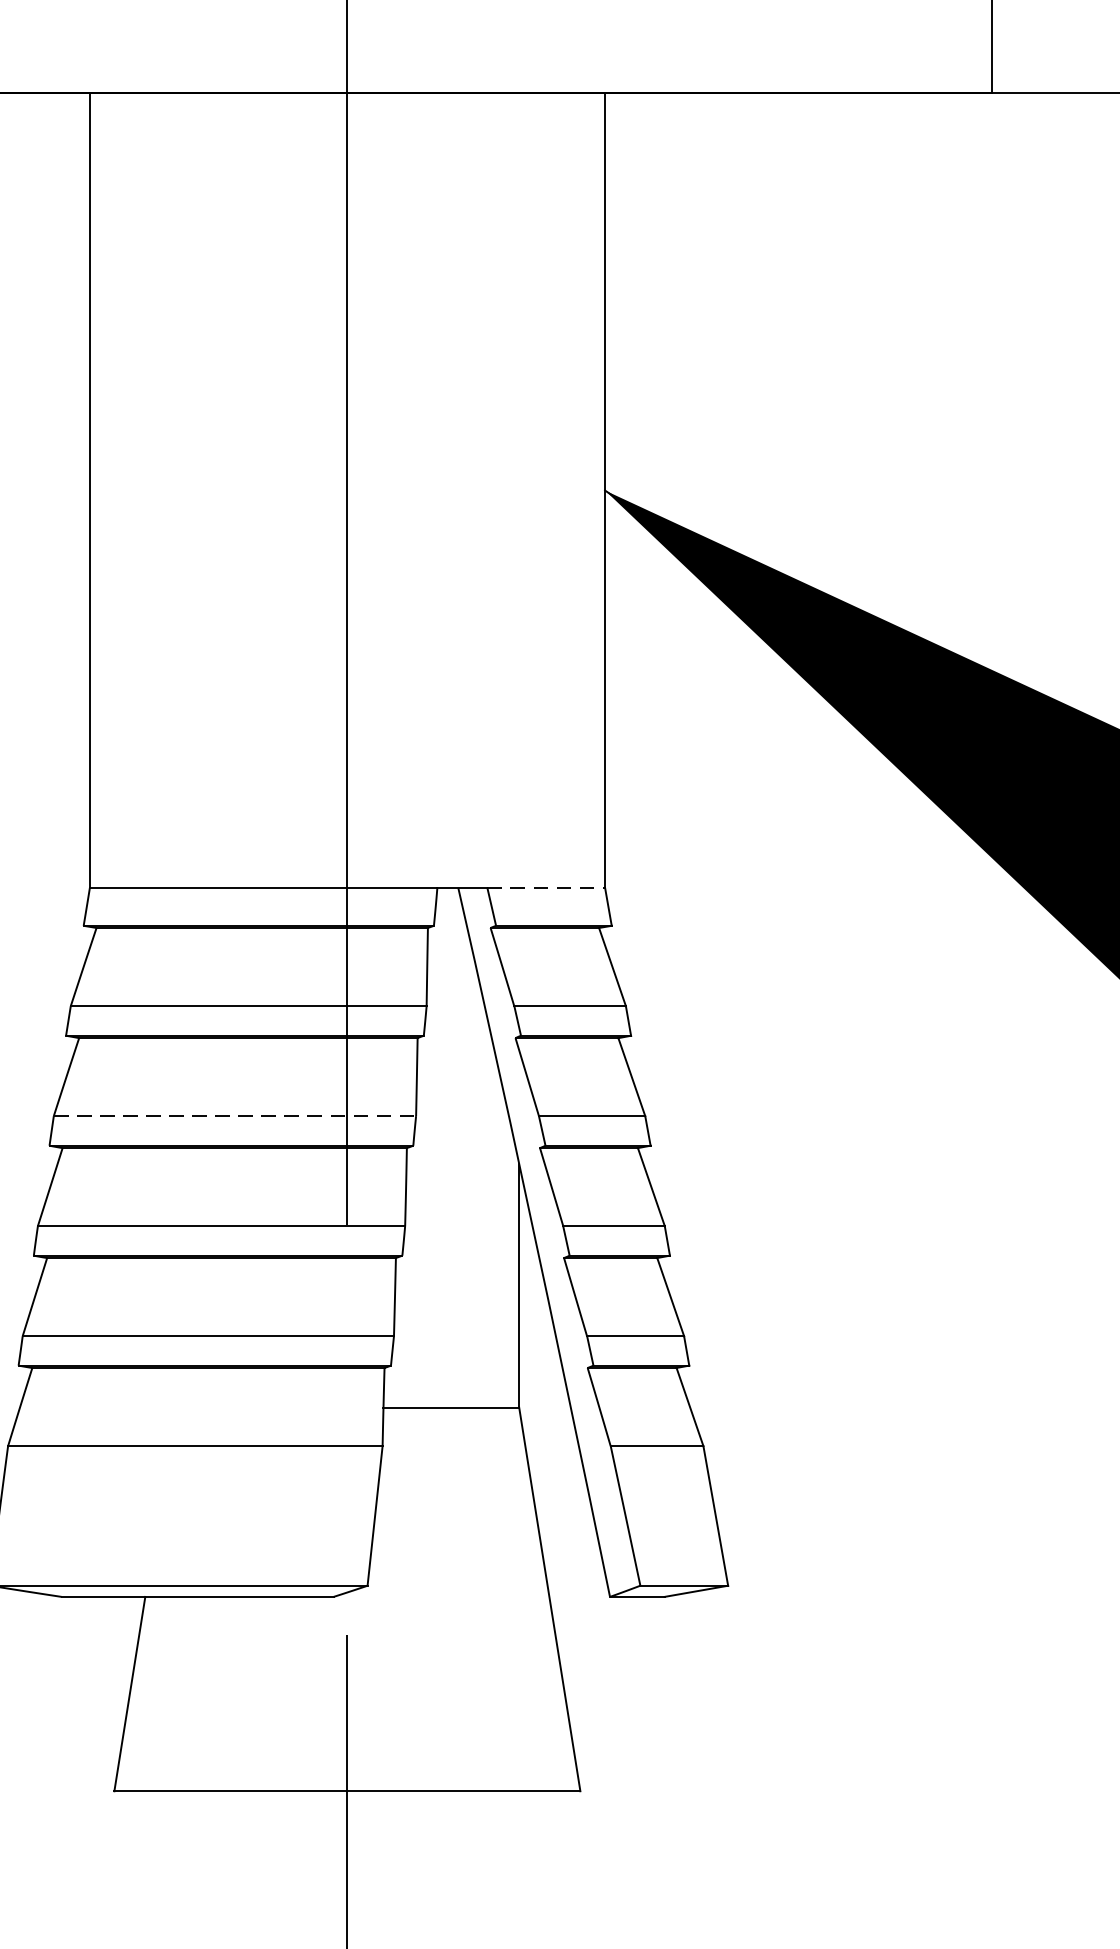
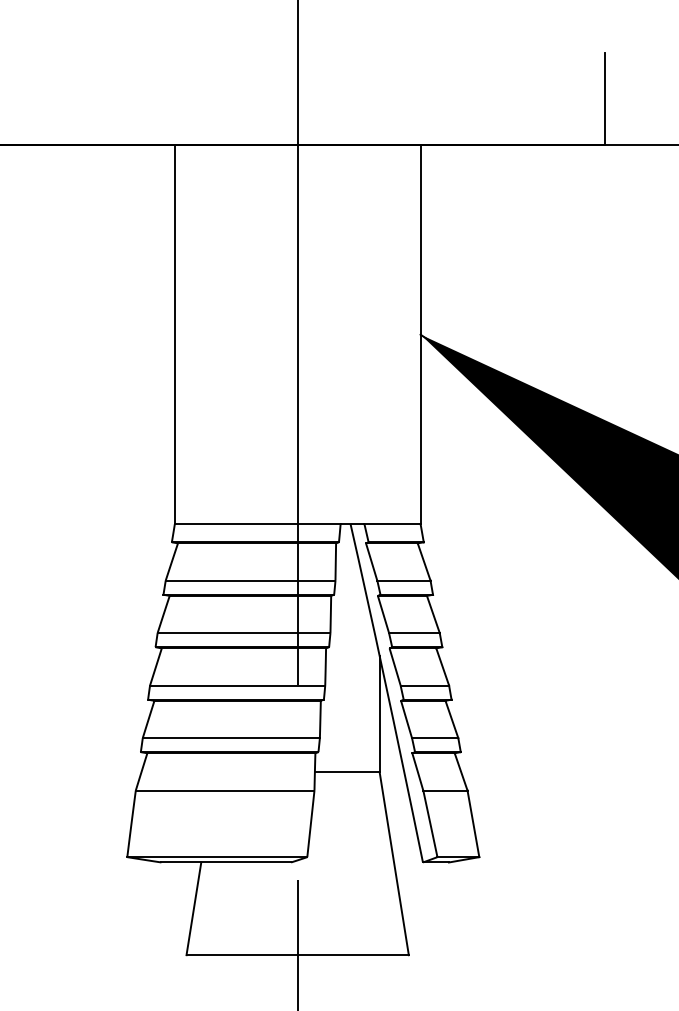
line: (548, 888) -> (393, 524), dashed -> solid
line: (235, 1116) -> (244, 633), dashed -> solid

